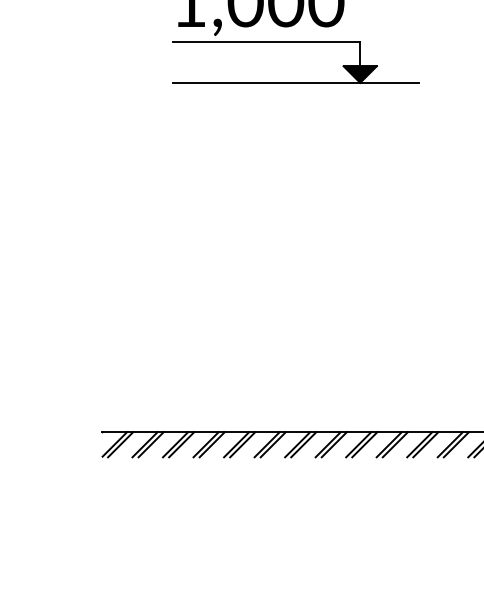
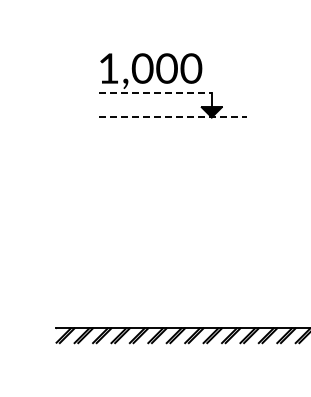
line: (266, 41) -> (155, 92), solid -> dashed
line: (296, 83) -> (173, 117), solid -> dashed

